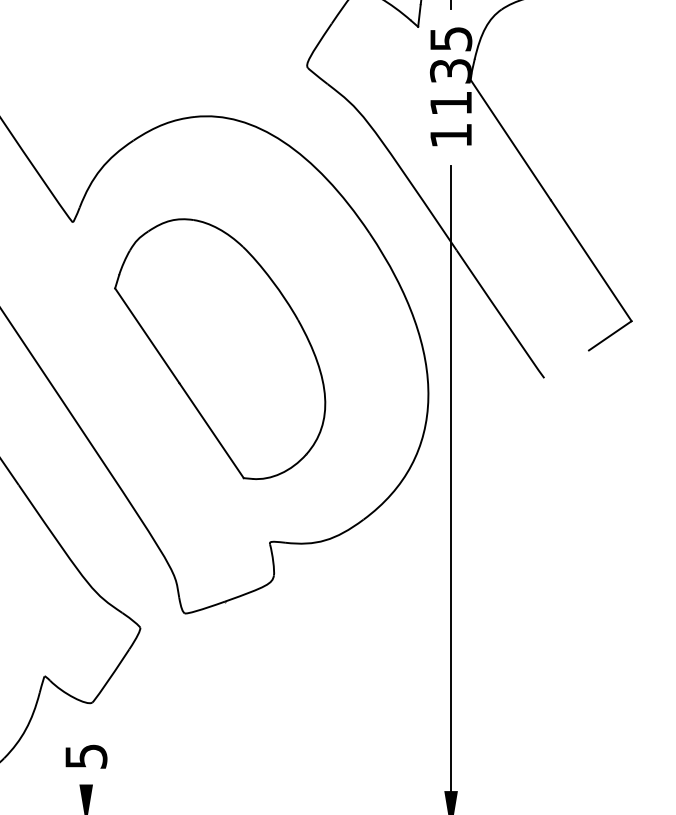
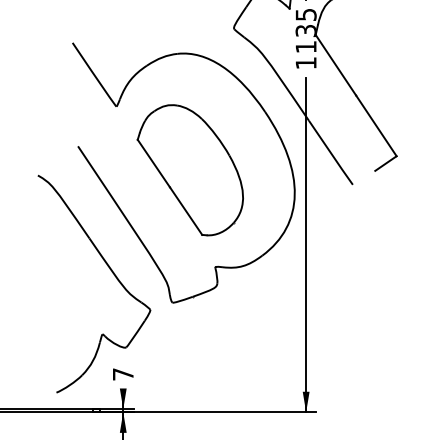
text: (86, 756) -> (123, 374), 5 -> 7

